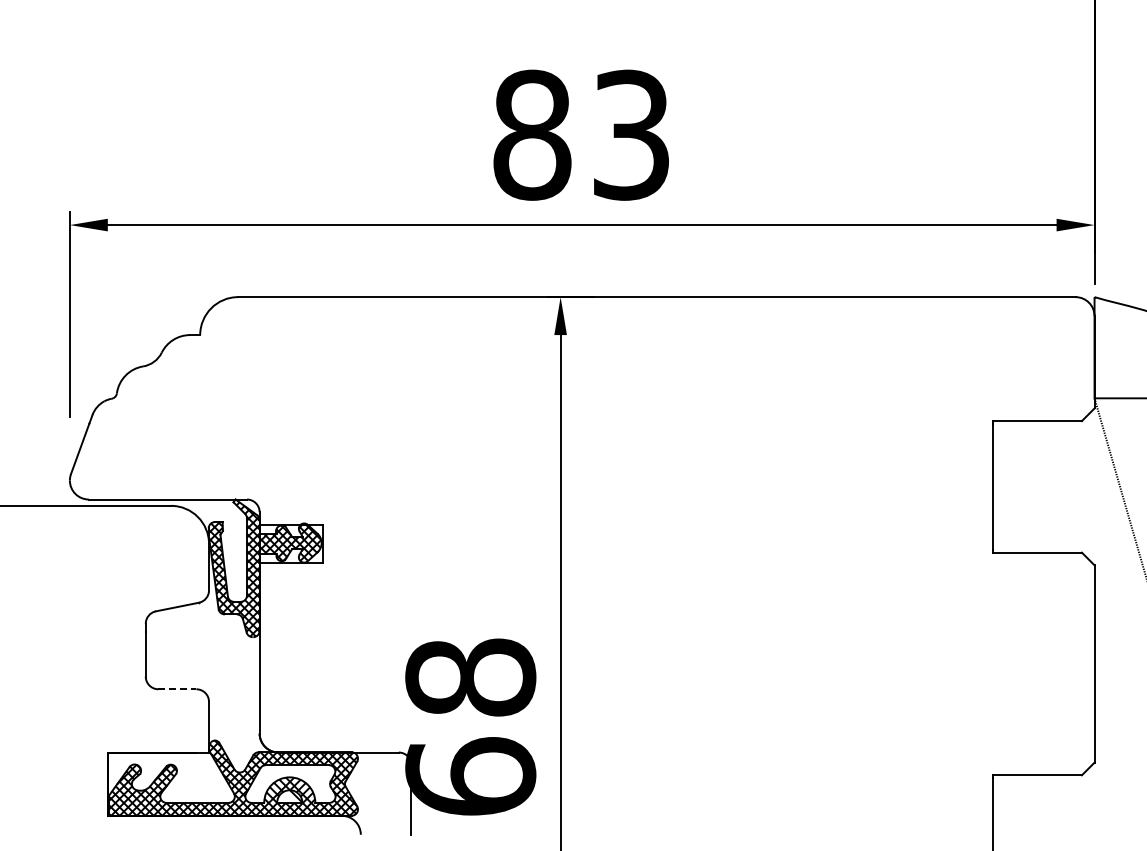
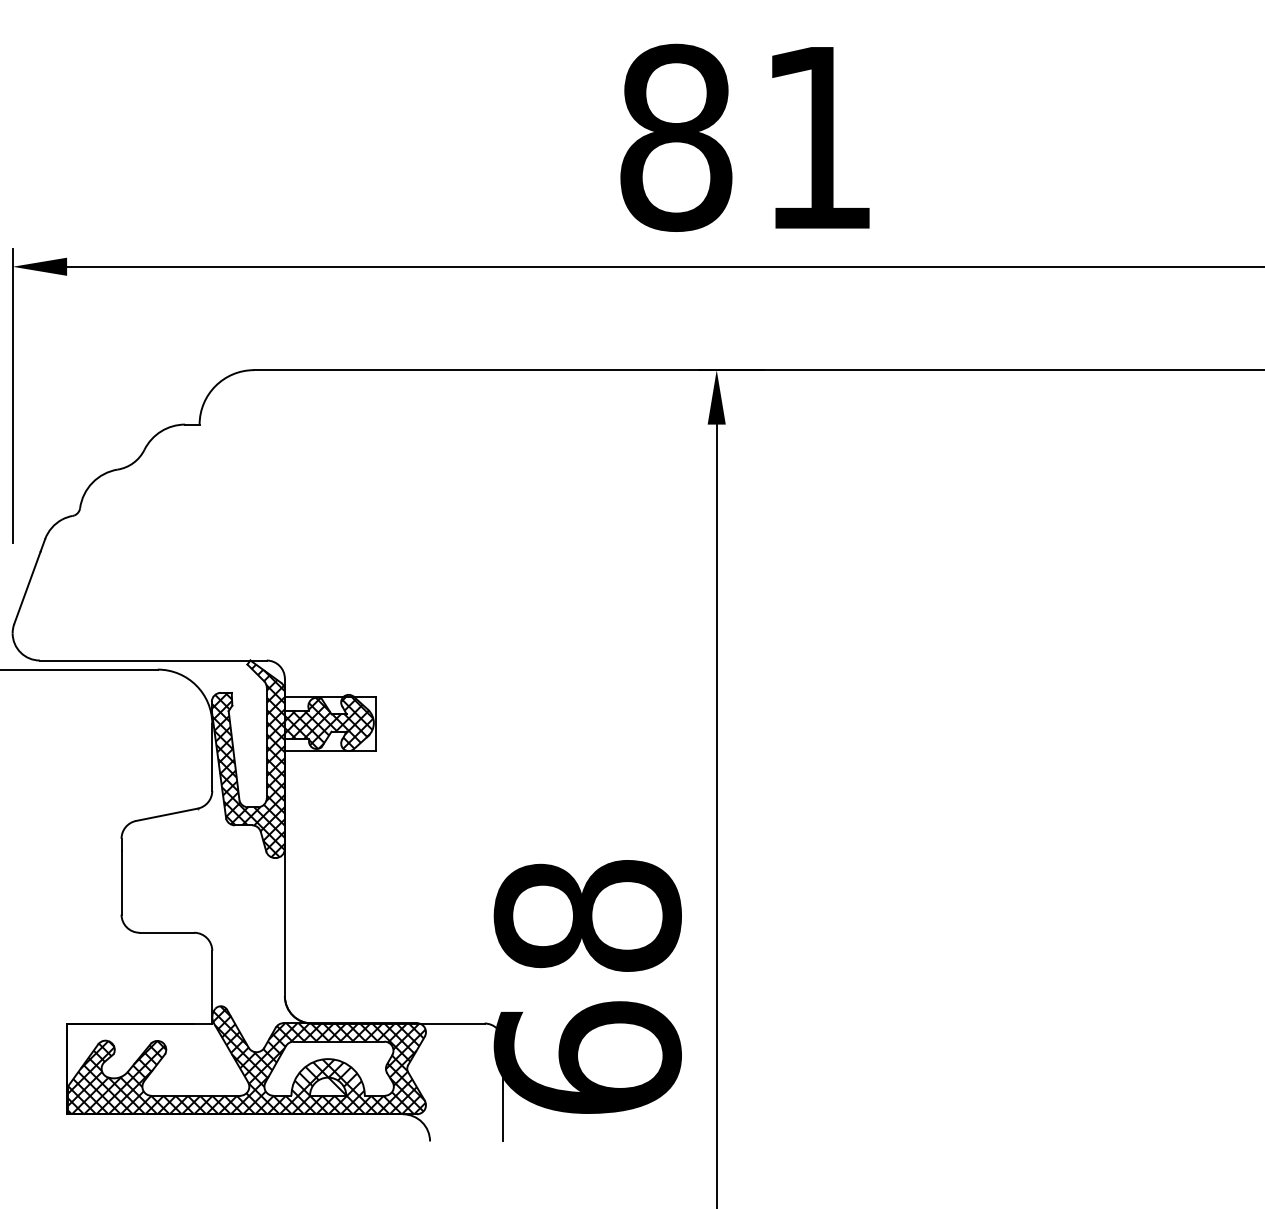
text: (631, 134) -> (818, 136), 83 -> 81
line: (177, 689) -> (167, 933), dashed -> solid

